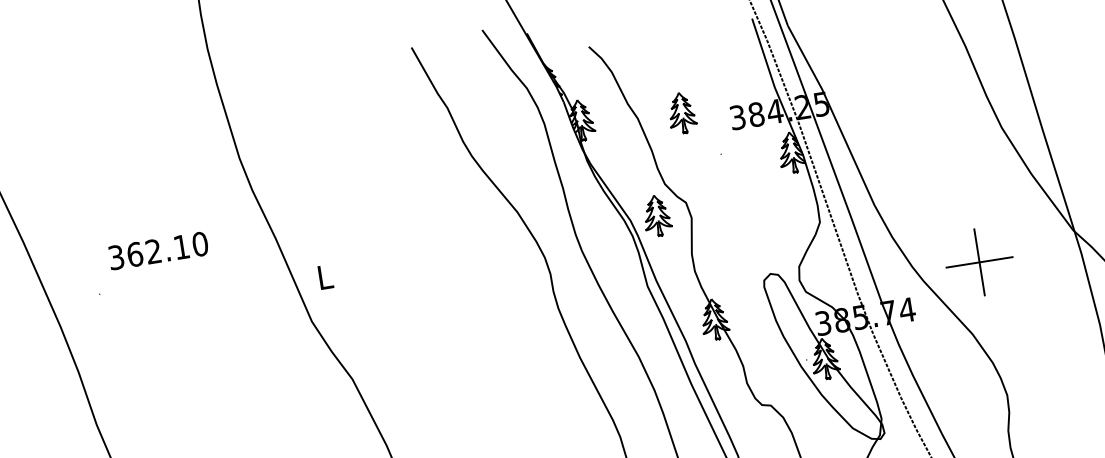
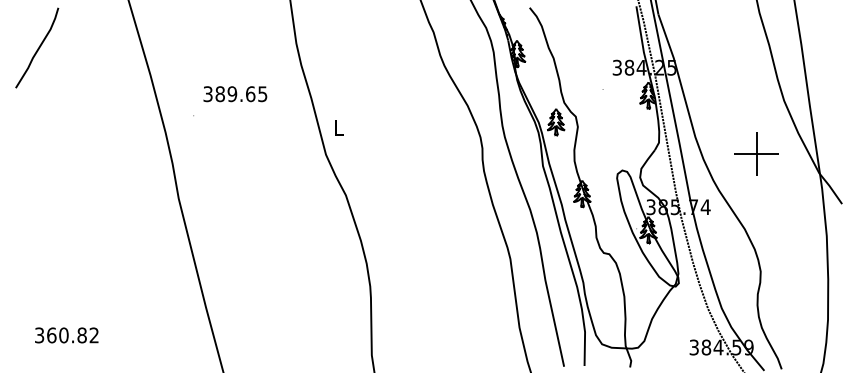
part: (682, 113) -> (582, 59), removed
text: (167, 249) -> (241, 94), 362.10 -> 389.65
part: (979, 261) -> (756, 153), moved

